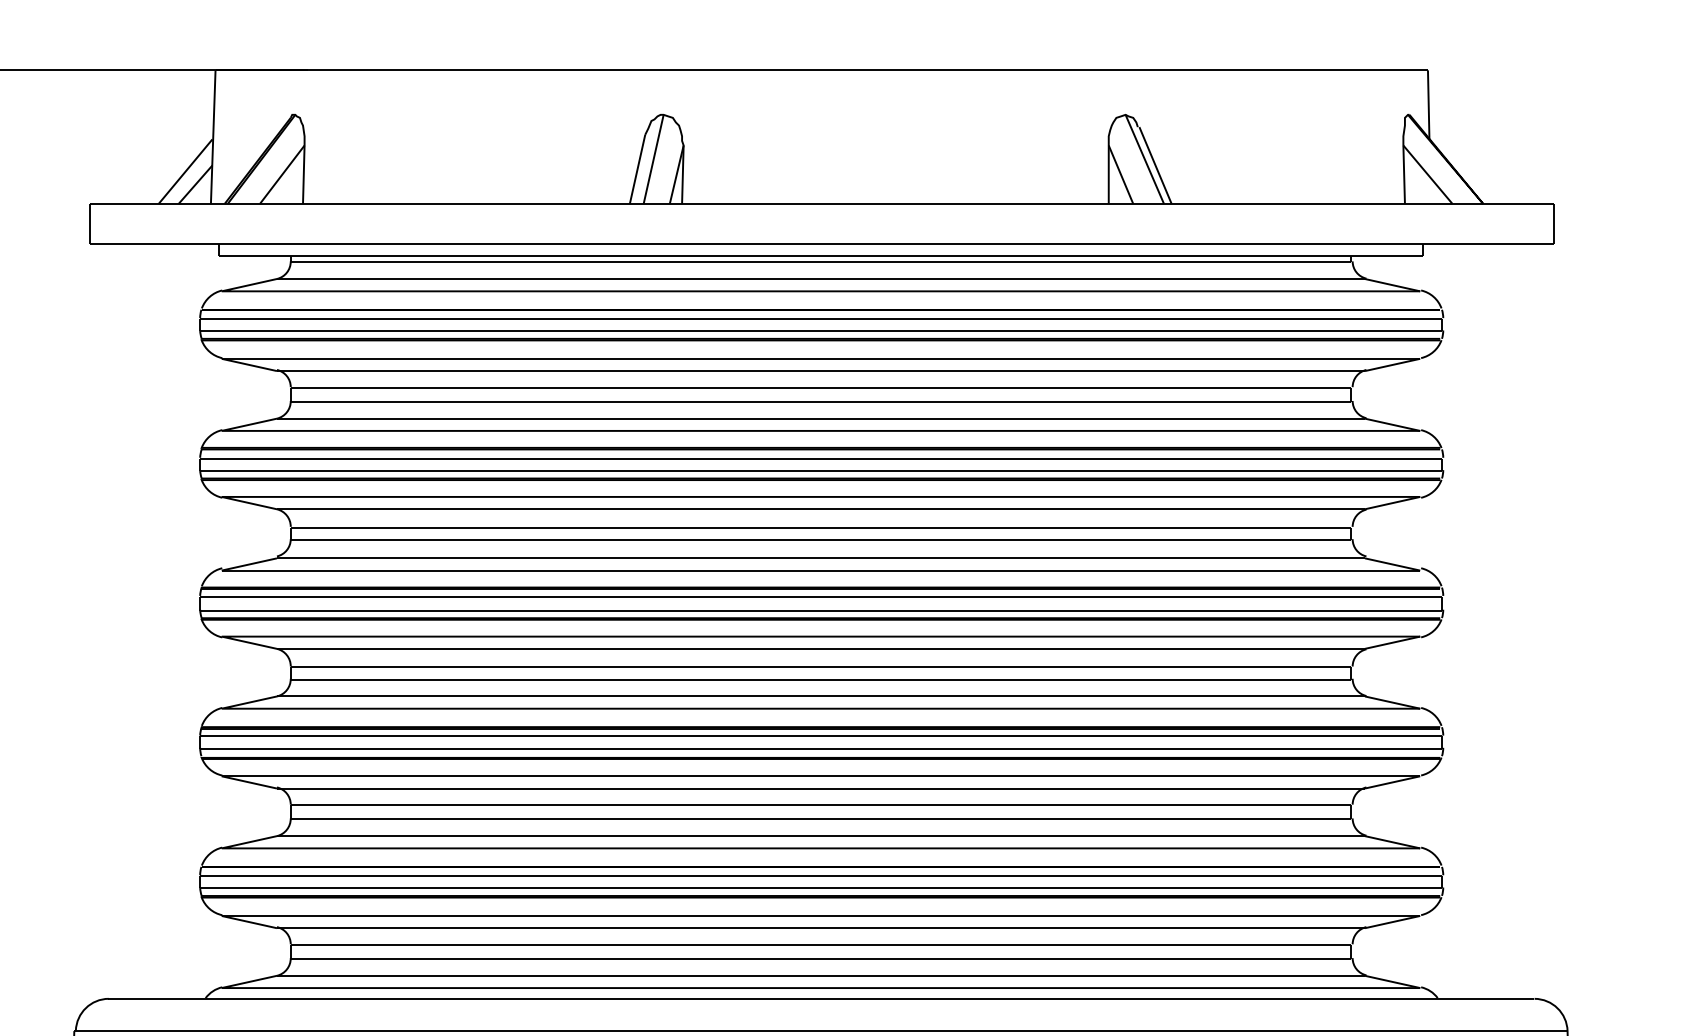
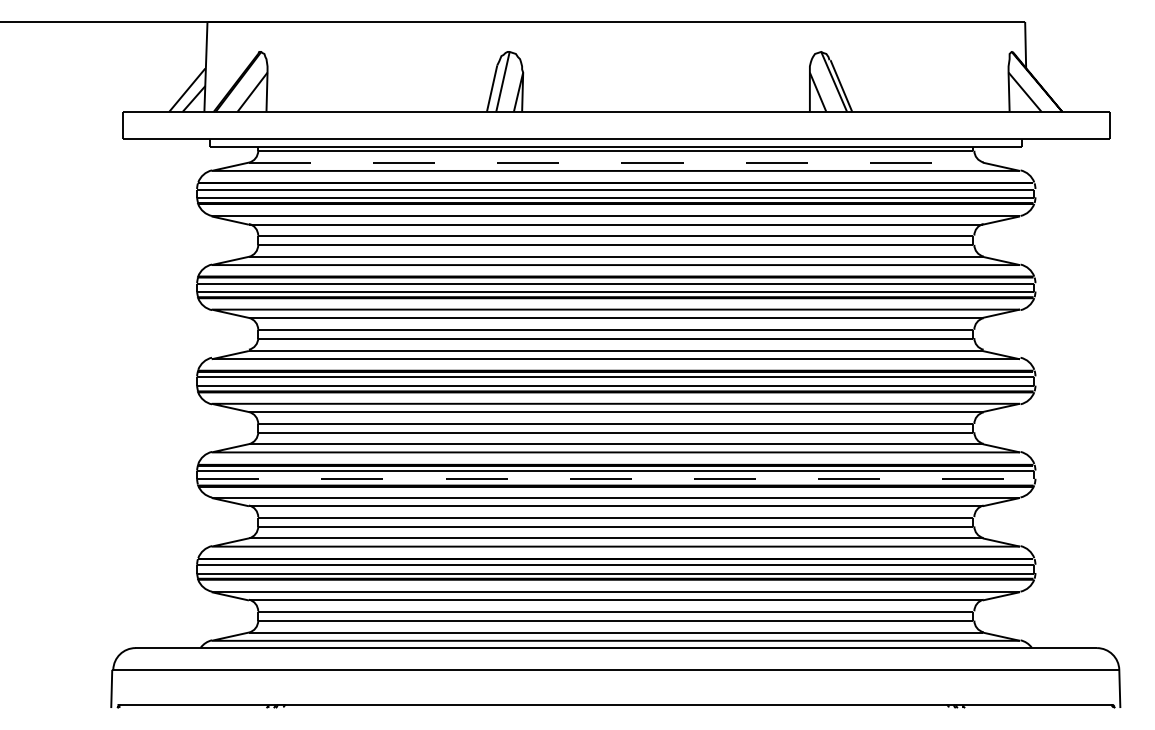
line: (820, 278) -> (615, 162), solid -> dashed
line: (820, 748) -> (615, 479), solid -> dashed

